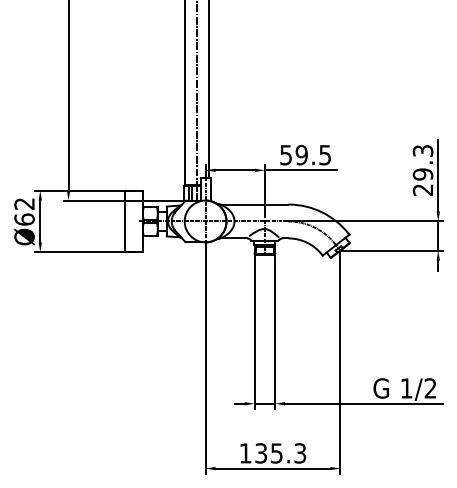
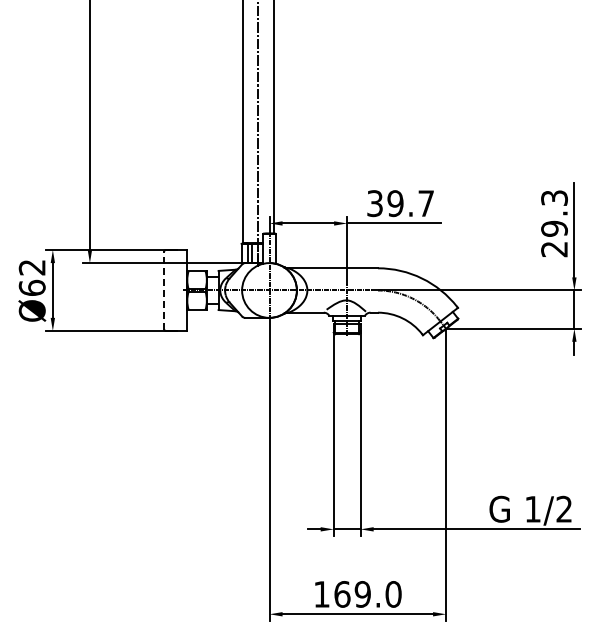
text: (305, 155) -> (400, 203), 59.5 -> 39.7
line: (125, 221) -> (164, 290), solid -> dashed
text: (280, 453) -> (367, 594), 135.3 -> 169.0

